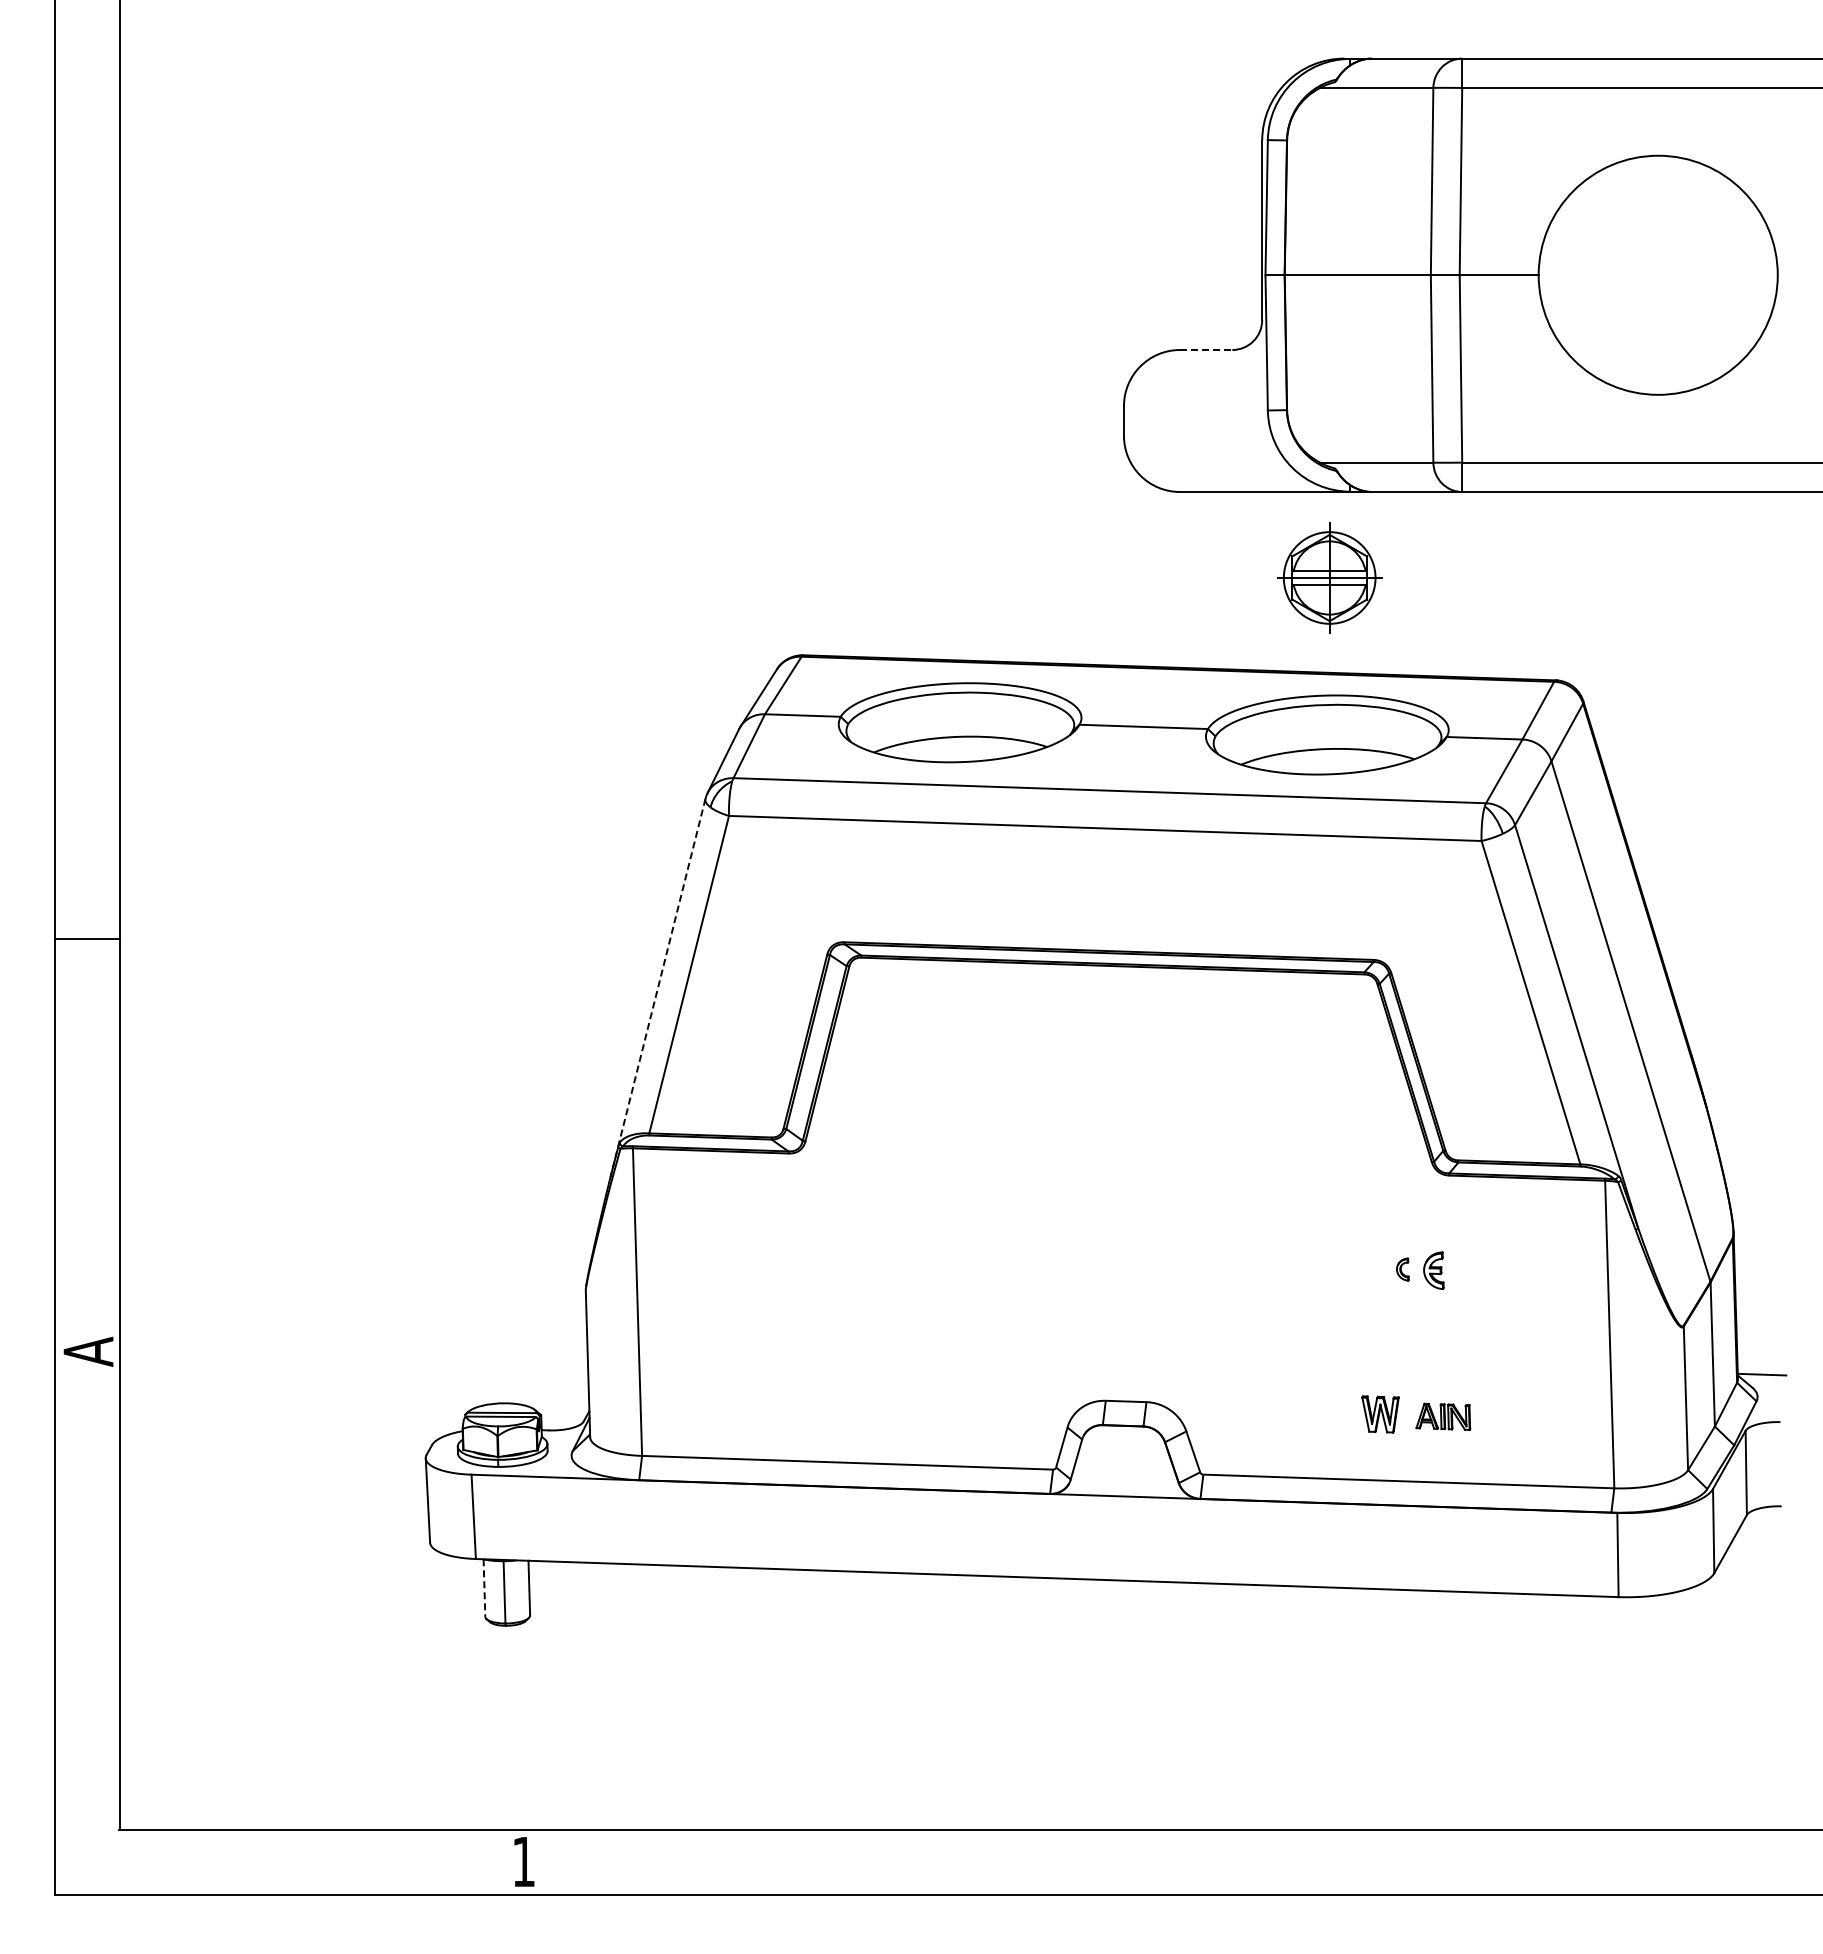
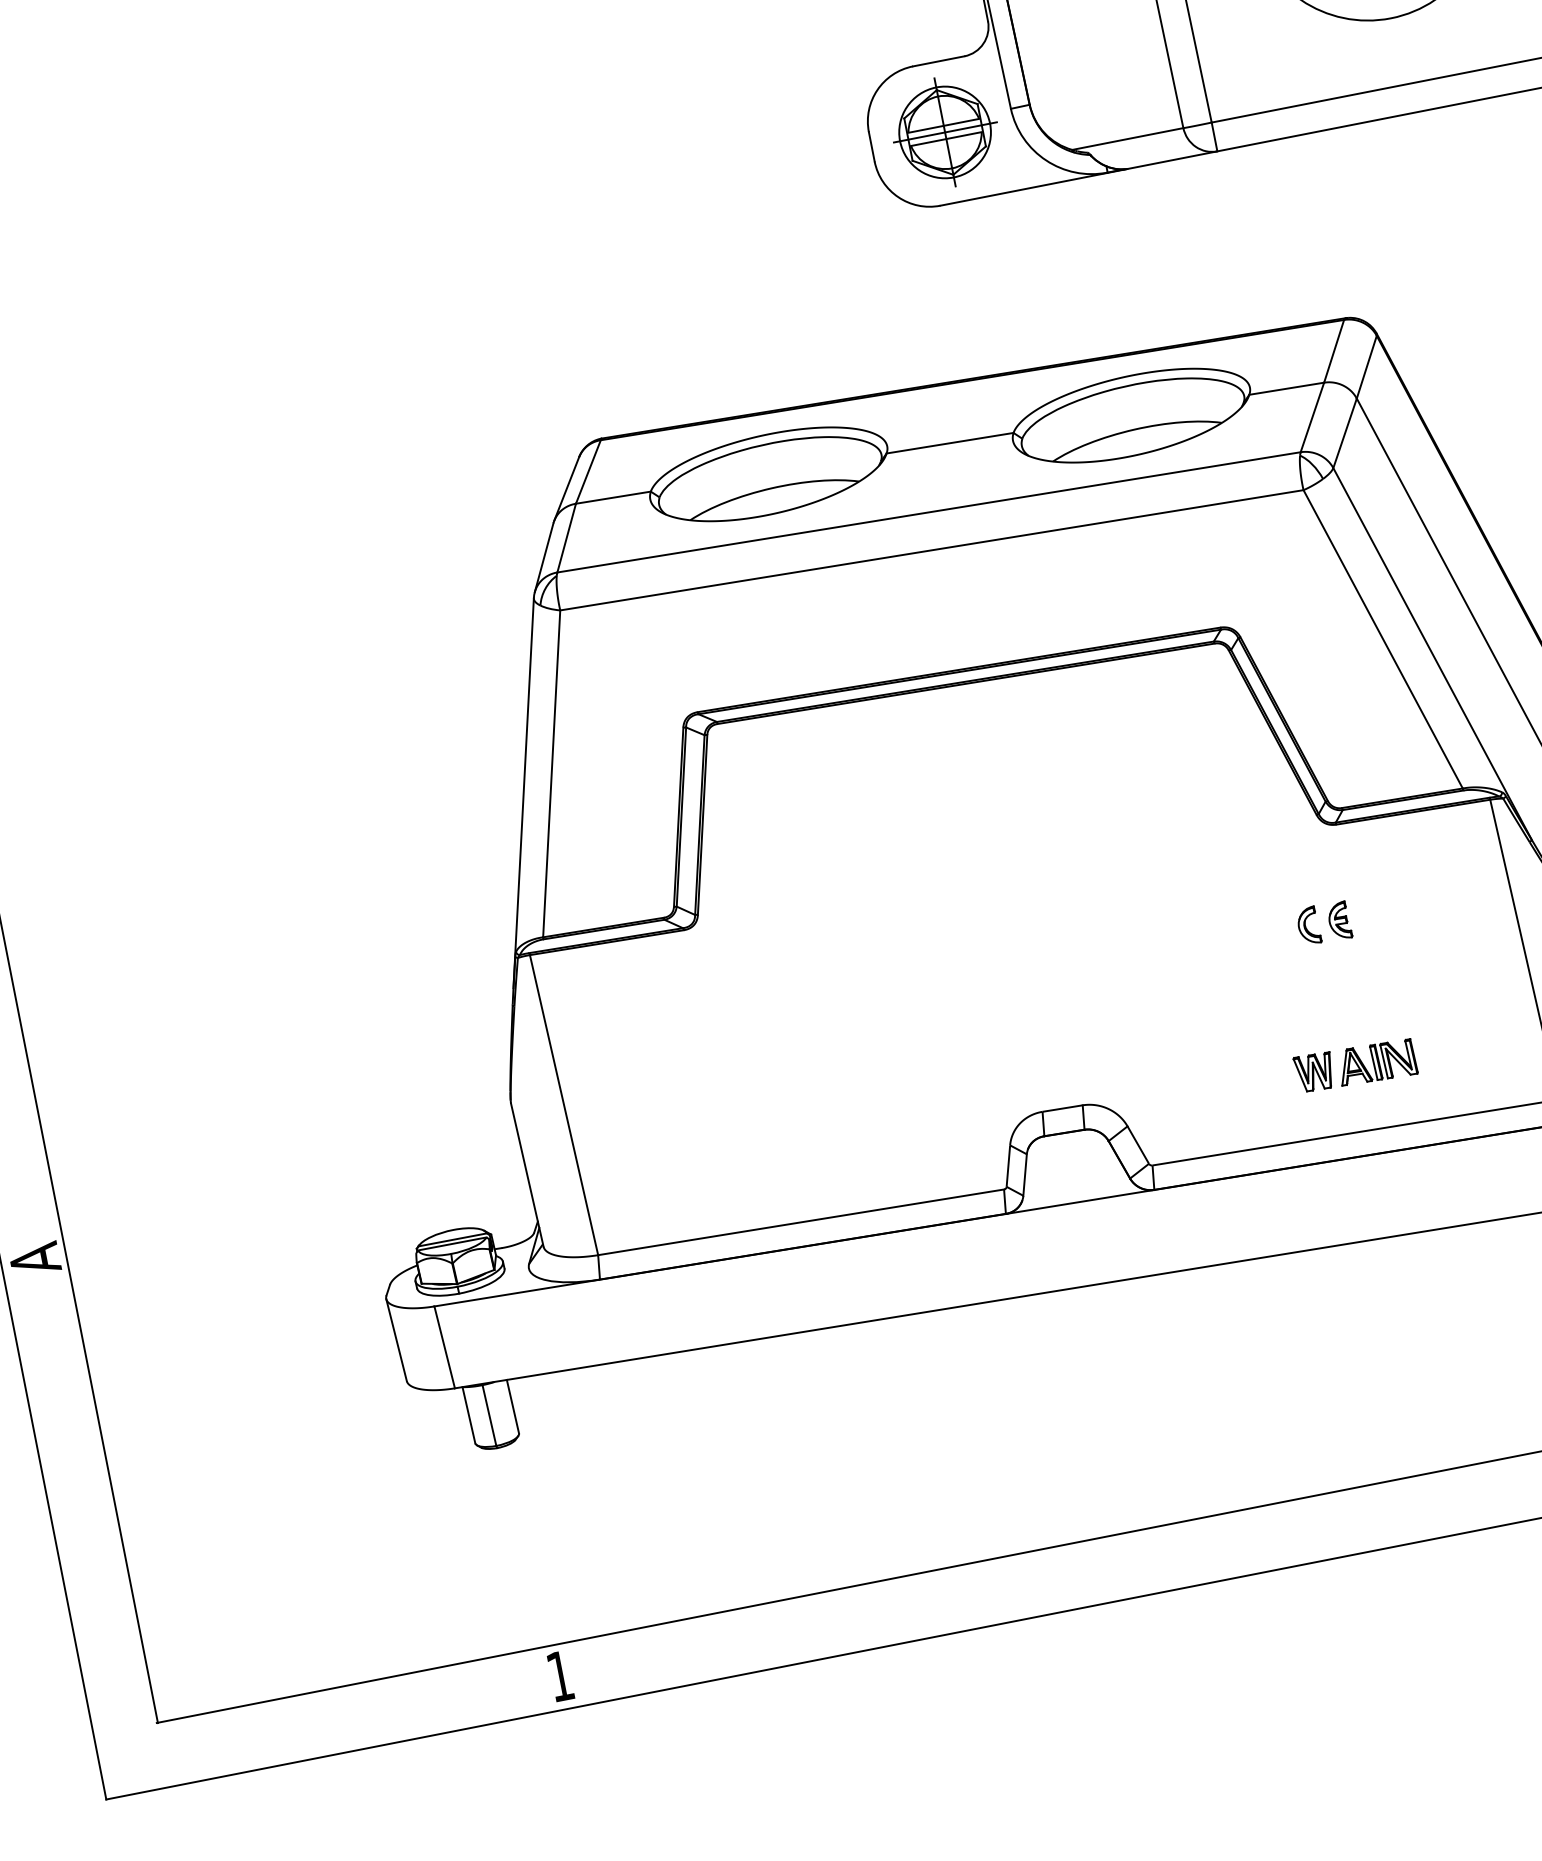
line: (1206, 350) -> (939, 61), dashed -> solid
part: (1329, 577) -> (944, 132), moved
line: (657, 988) -> (523, 793), dashed -> solid
part: (1402, 1269) -> (1308, 925), size x1.67
part: (1443, 1416) -> (1376, 1062), size x1.43
line: (484, 1588) -> (469, 1415), dashed -> solid

